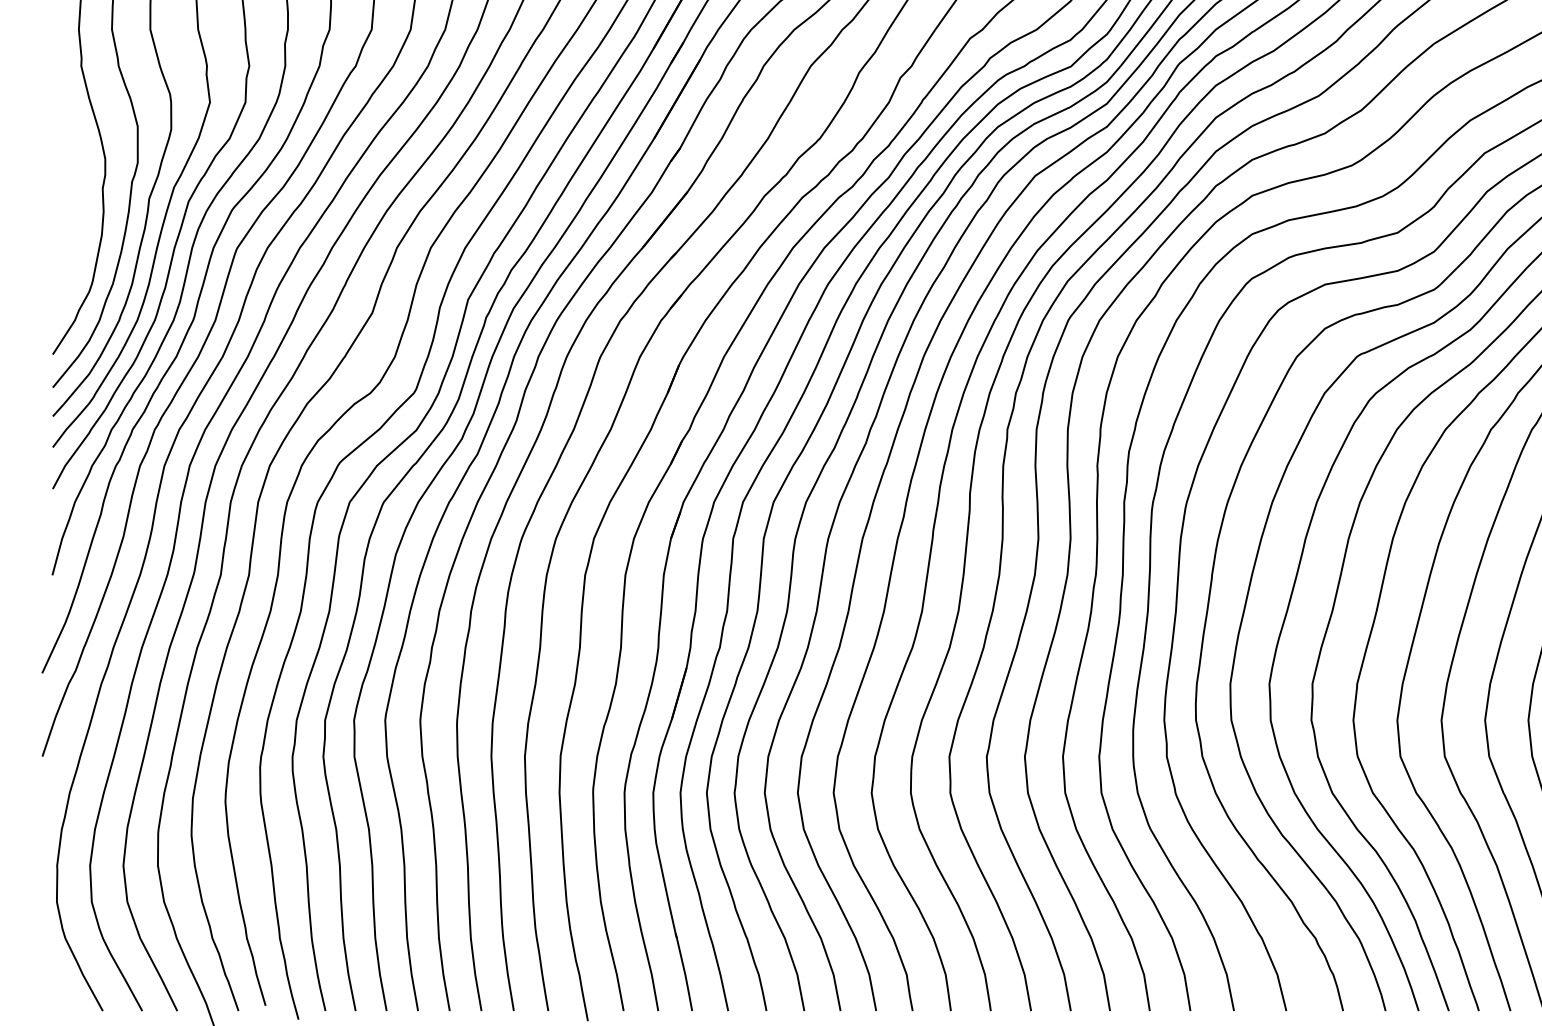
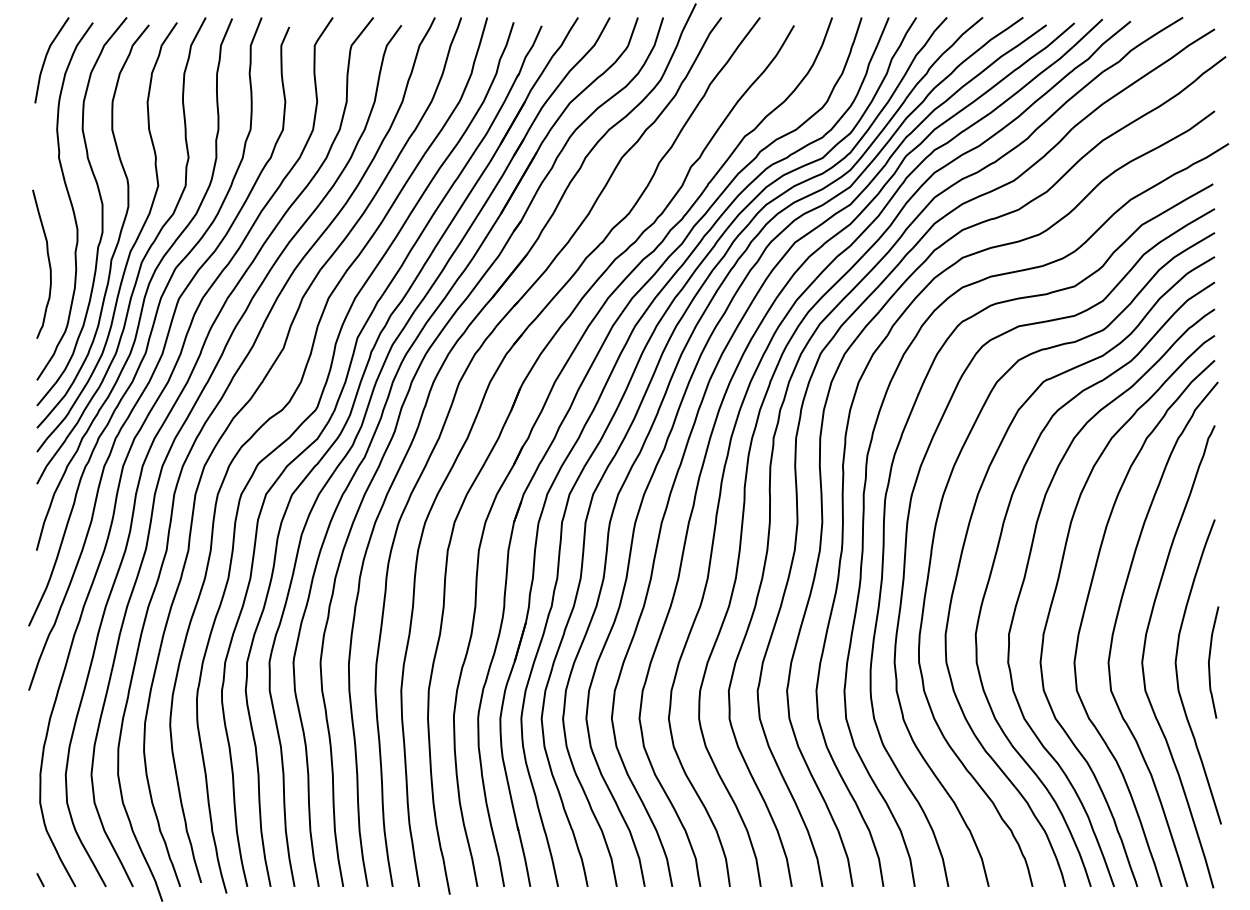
curve: (67, 203) -> (48, 263), added
line: (57, 1002) -> (40, 880), added

